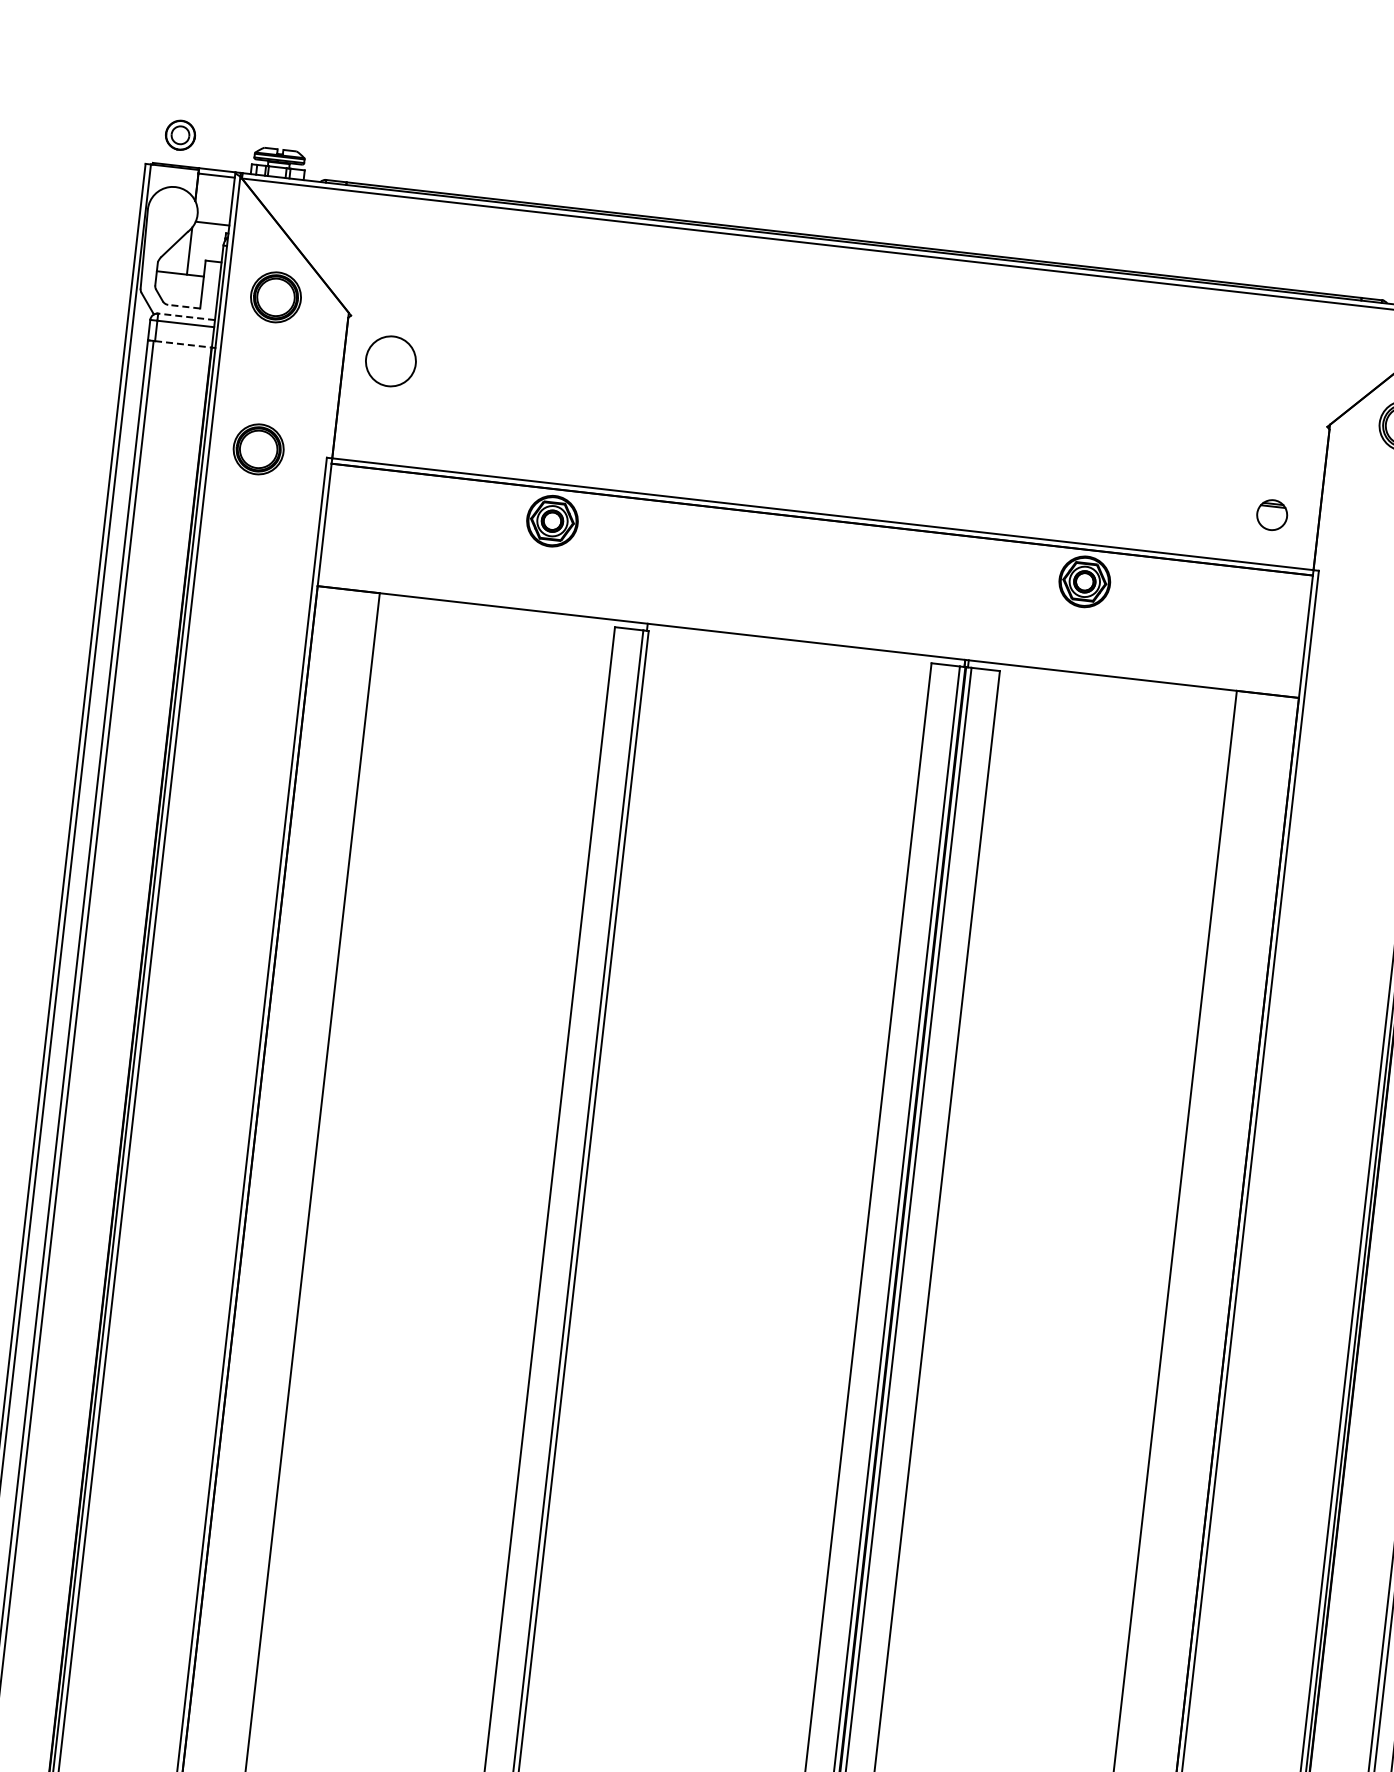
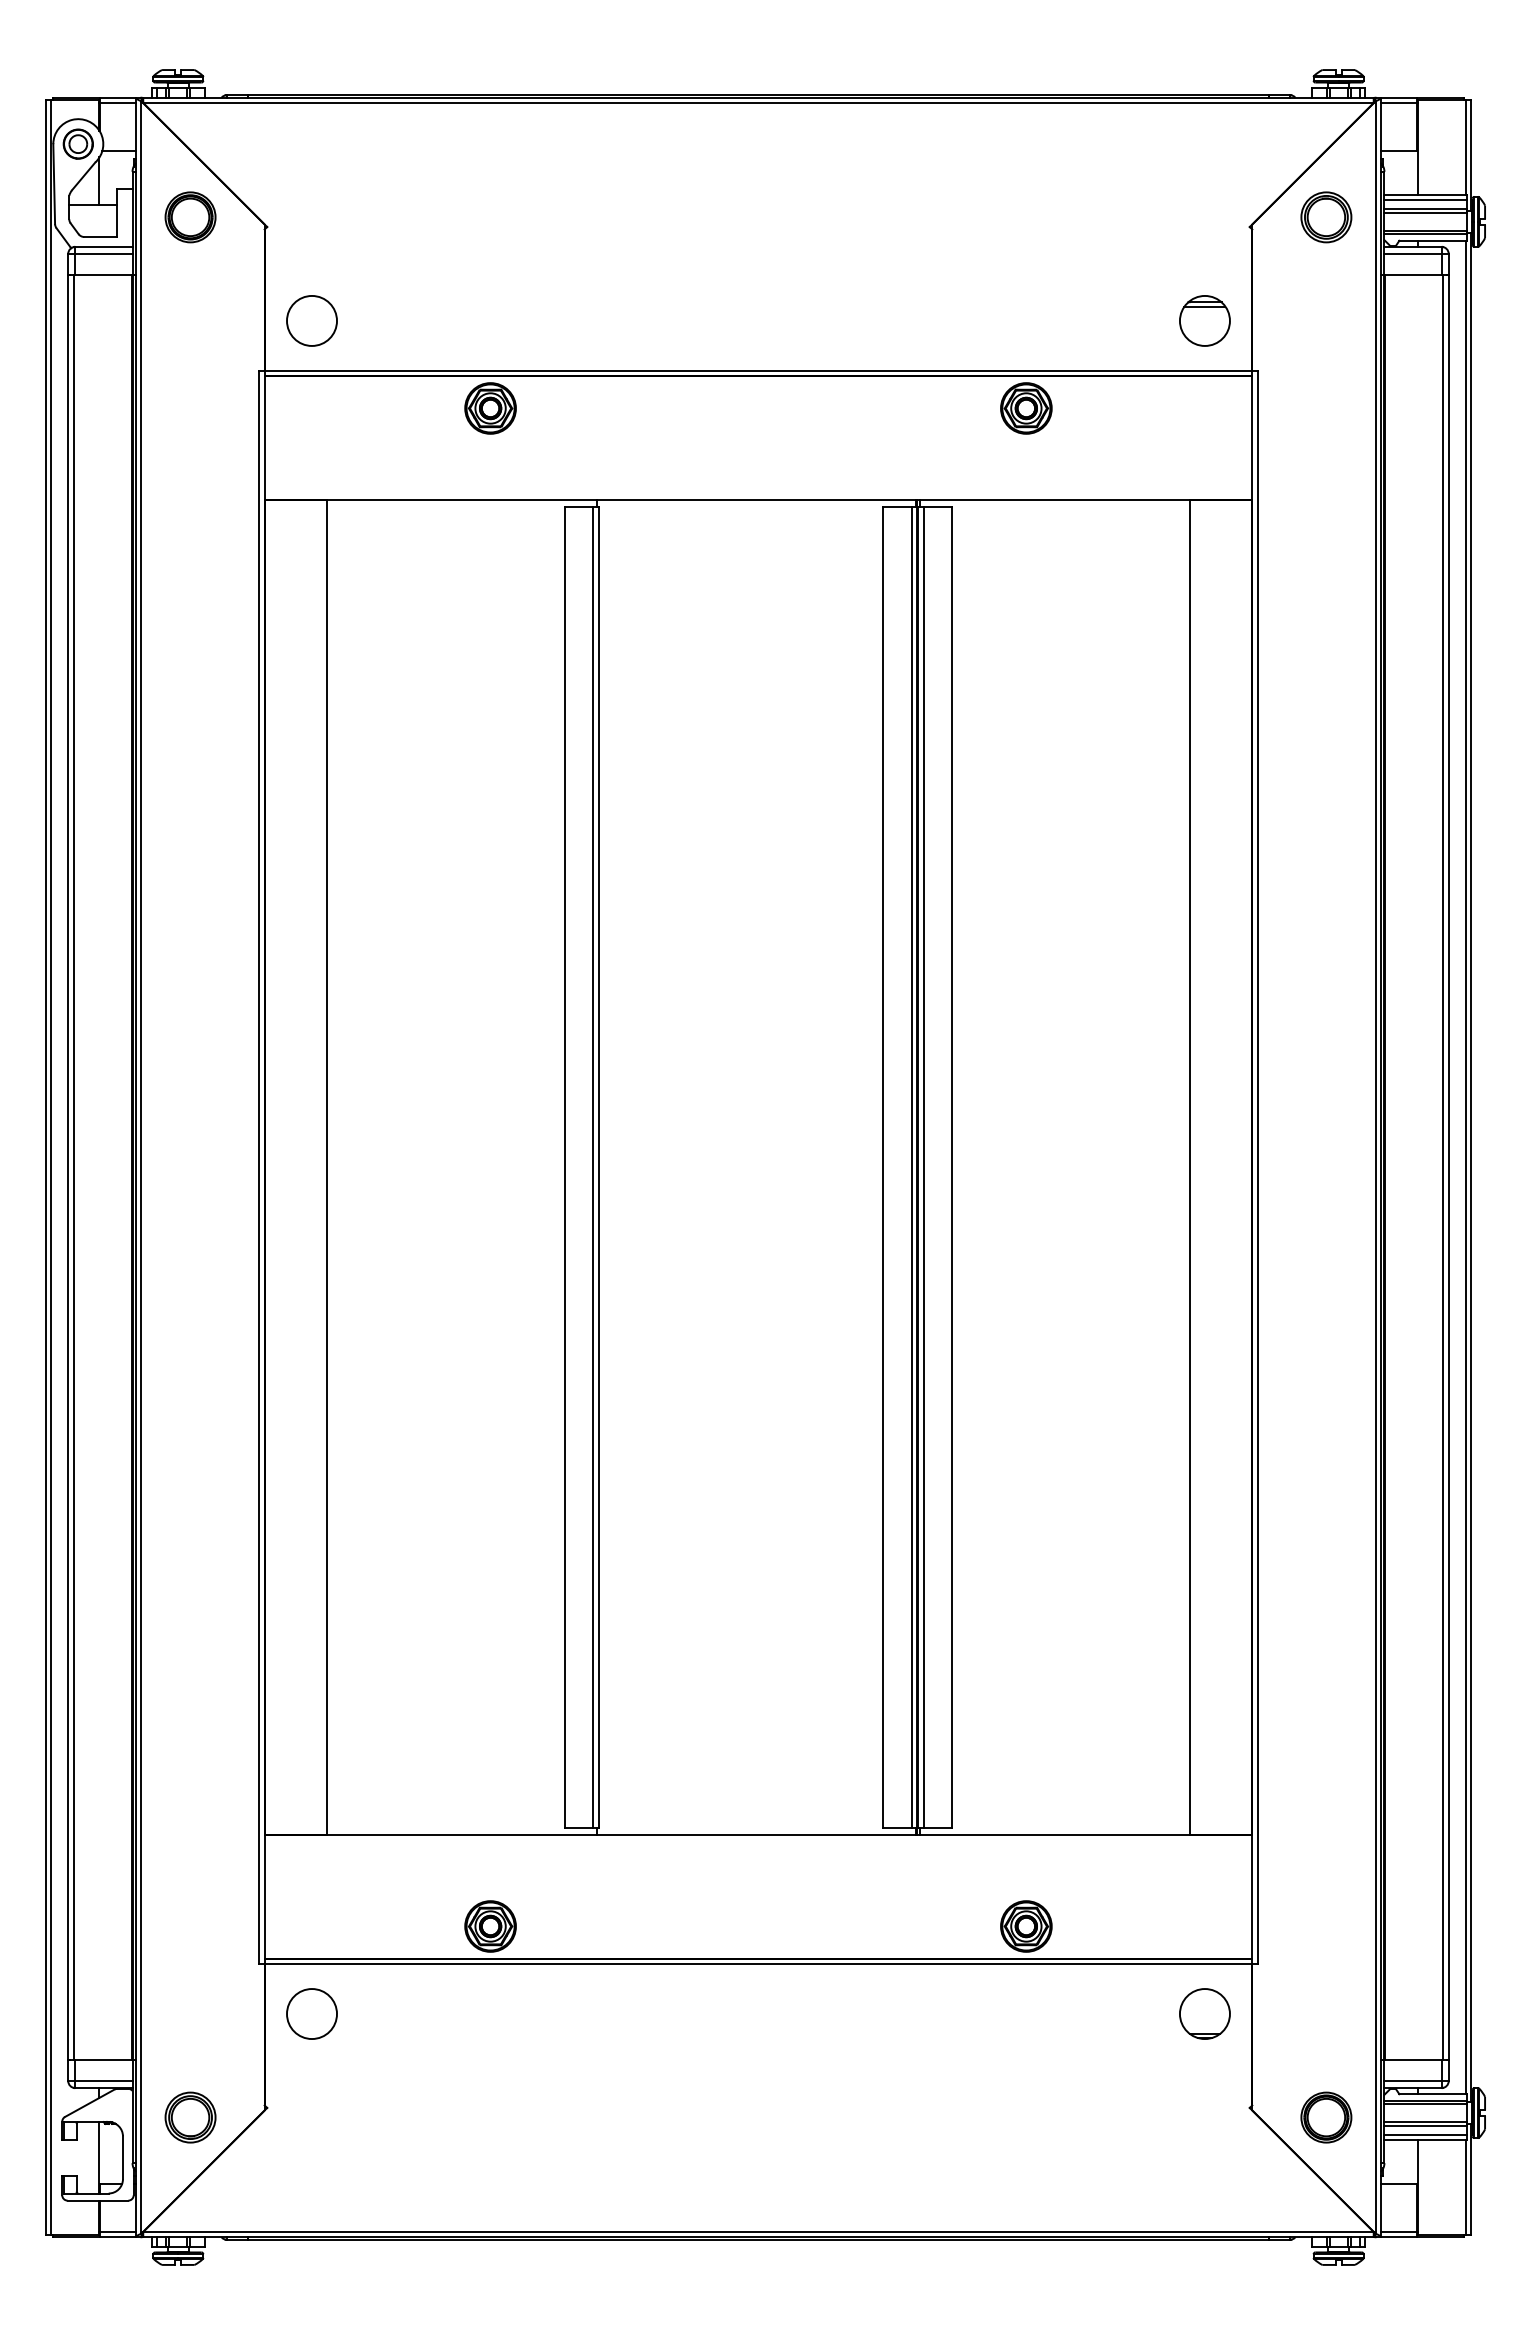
part: (179, 134) -> (77, 143), moved
line: (183, 307) -> (99, 237), dashed -> solid
line: (186, 316) -> (103, 246), dashed -> solid
line: (183, 344) -> (103, 274), dashed -> solid
circle: (390, 360) -> (311, 320), moved
part: (258, 449) -> (190, 370), removed
part: (1271, 514) -> (1204, 320), size x1.67

